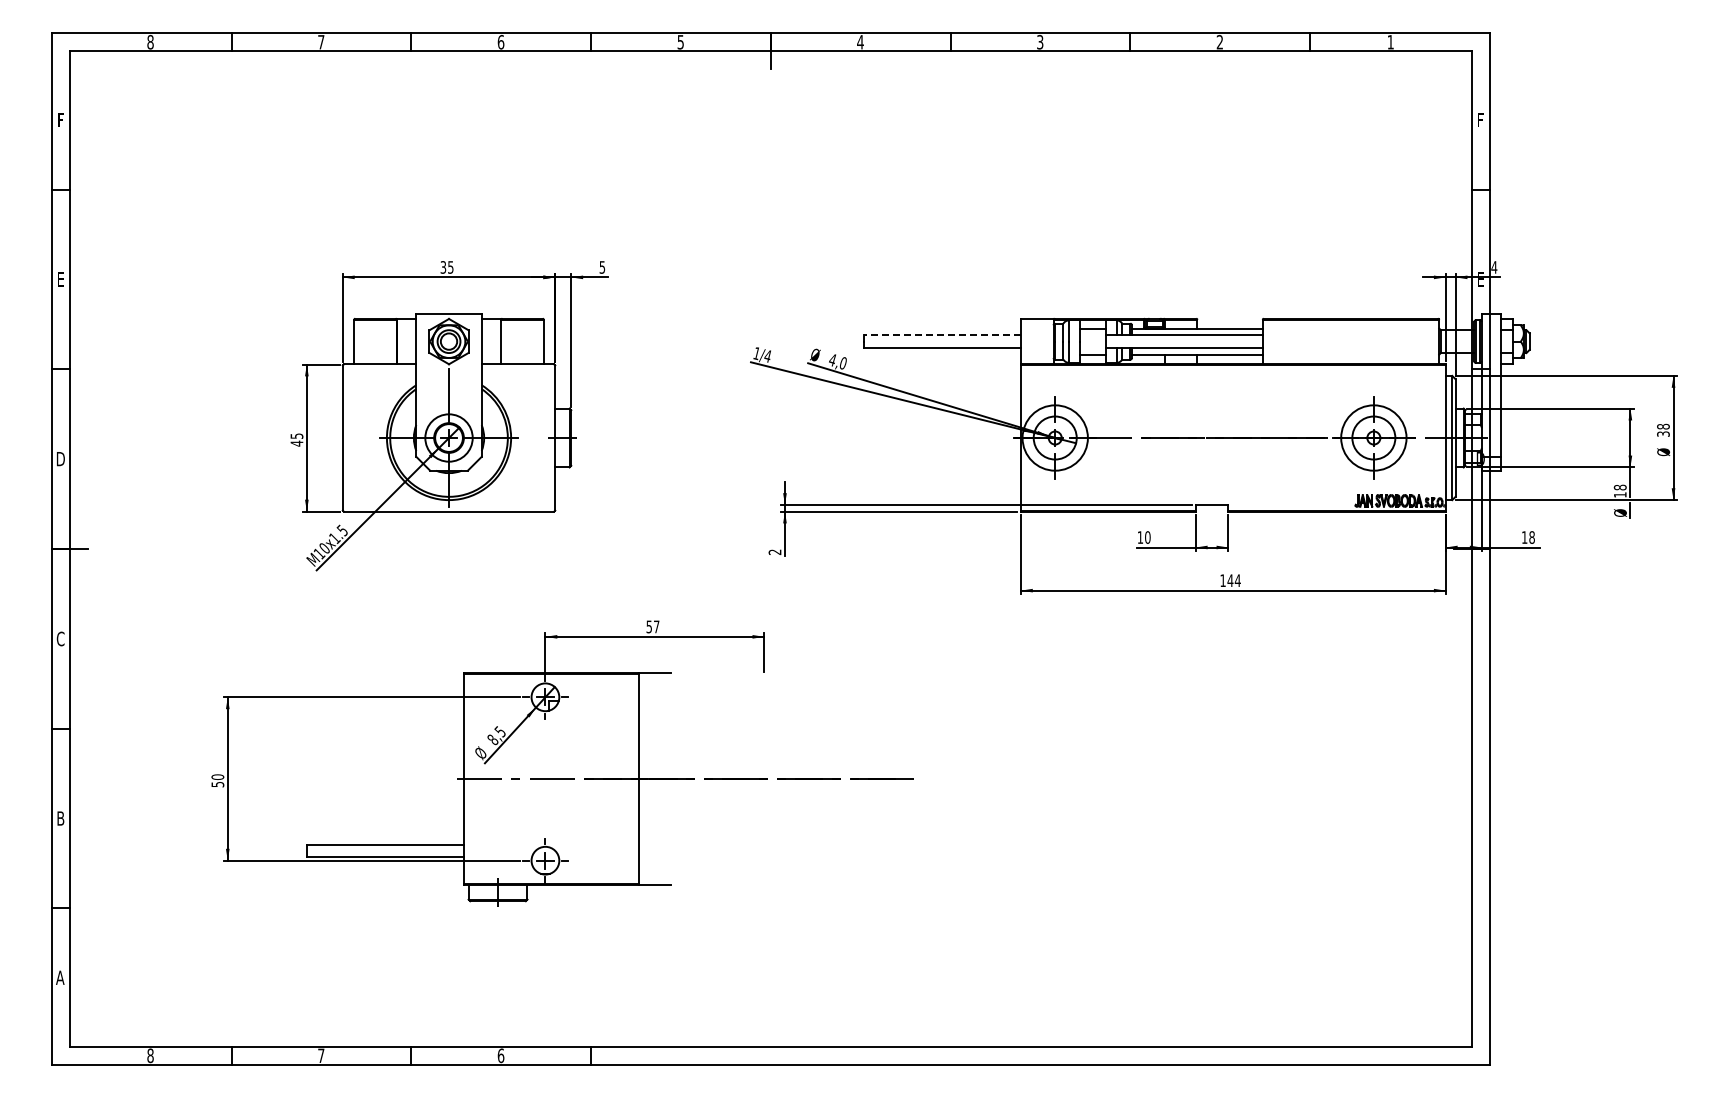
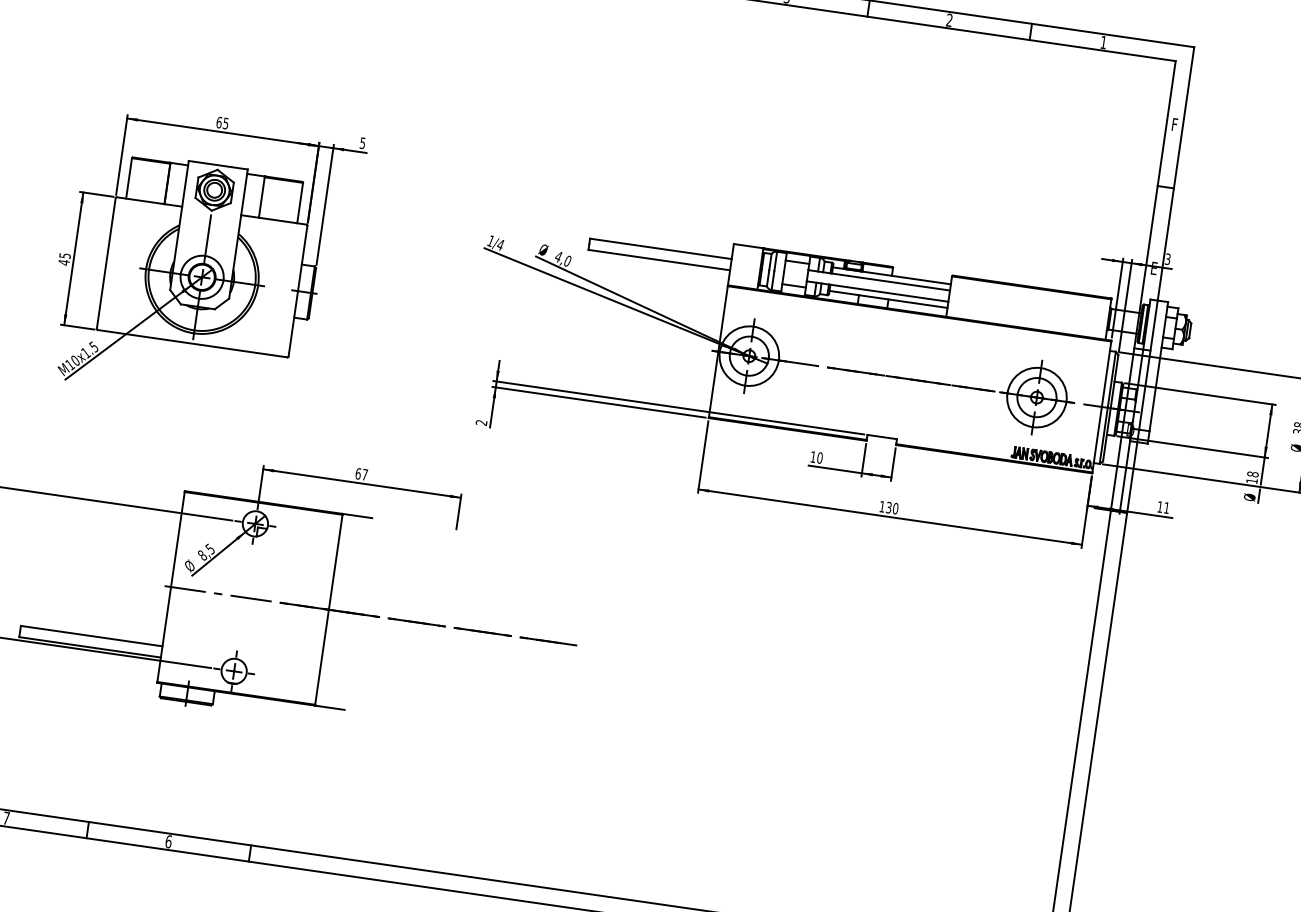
text: (443, 267) -> (219, 122), 35 -> 65
text: (1494, 267) -> (1168, 259), 4 -> 3
line: (942, 335) -> (660, 248), dashed -> solid
text: (1531, 537) -> (1166, 507), 18 -> 11
text: (1233, 580) -> (891, 507), 144 -> 130
text: (649, 626) -> (358, 473), 57 -> 67

